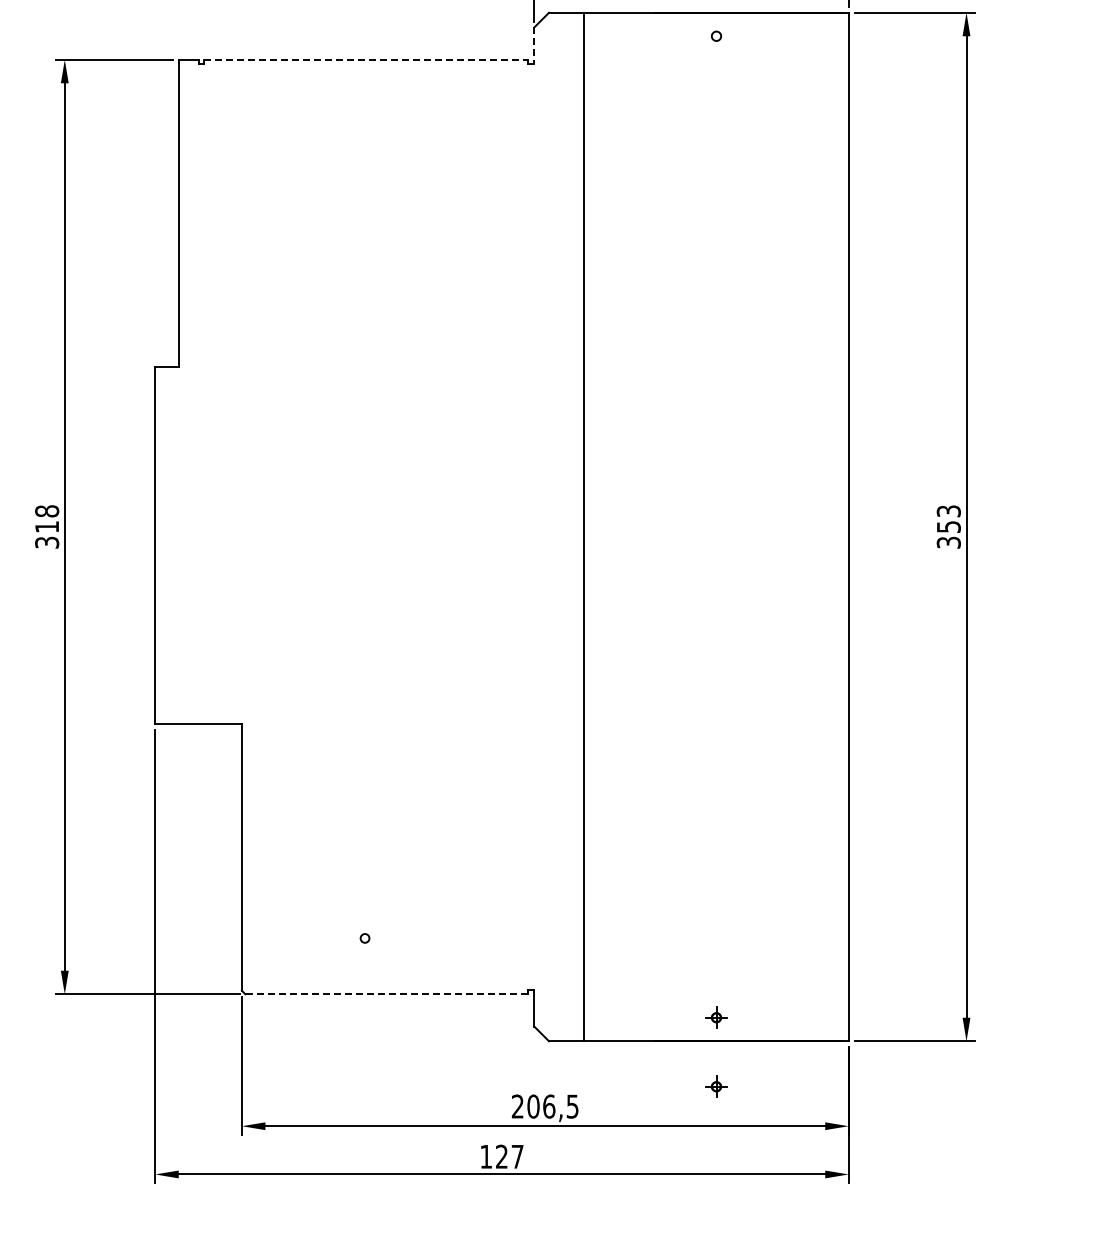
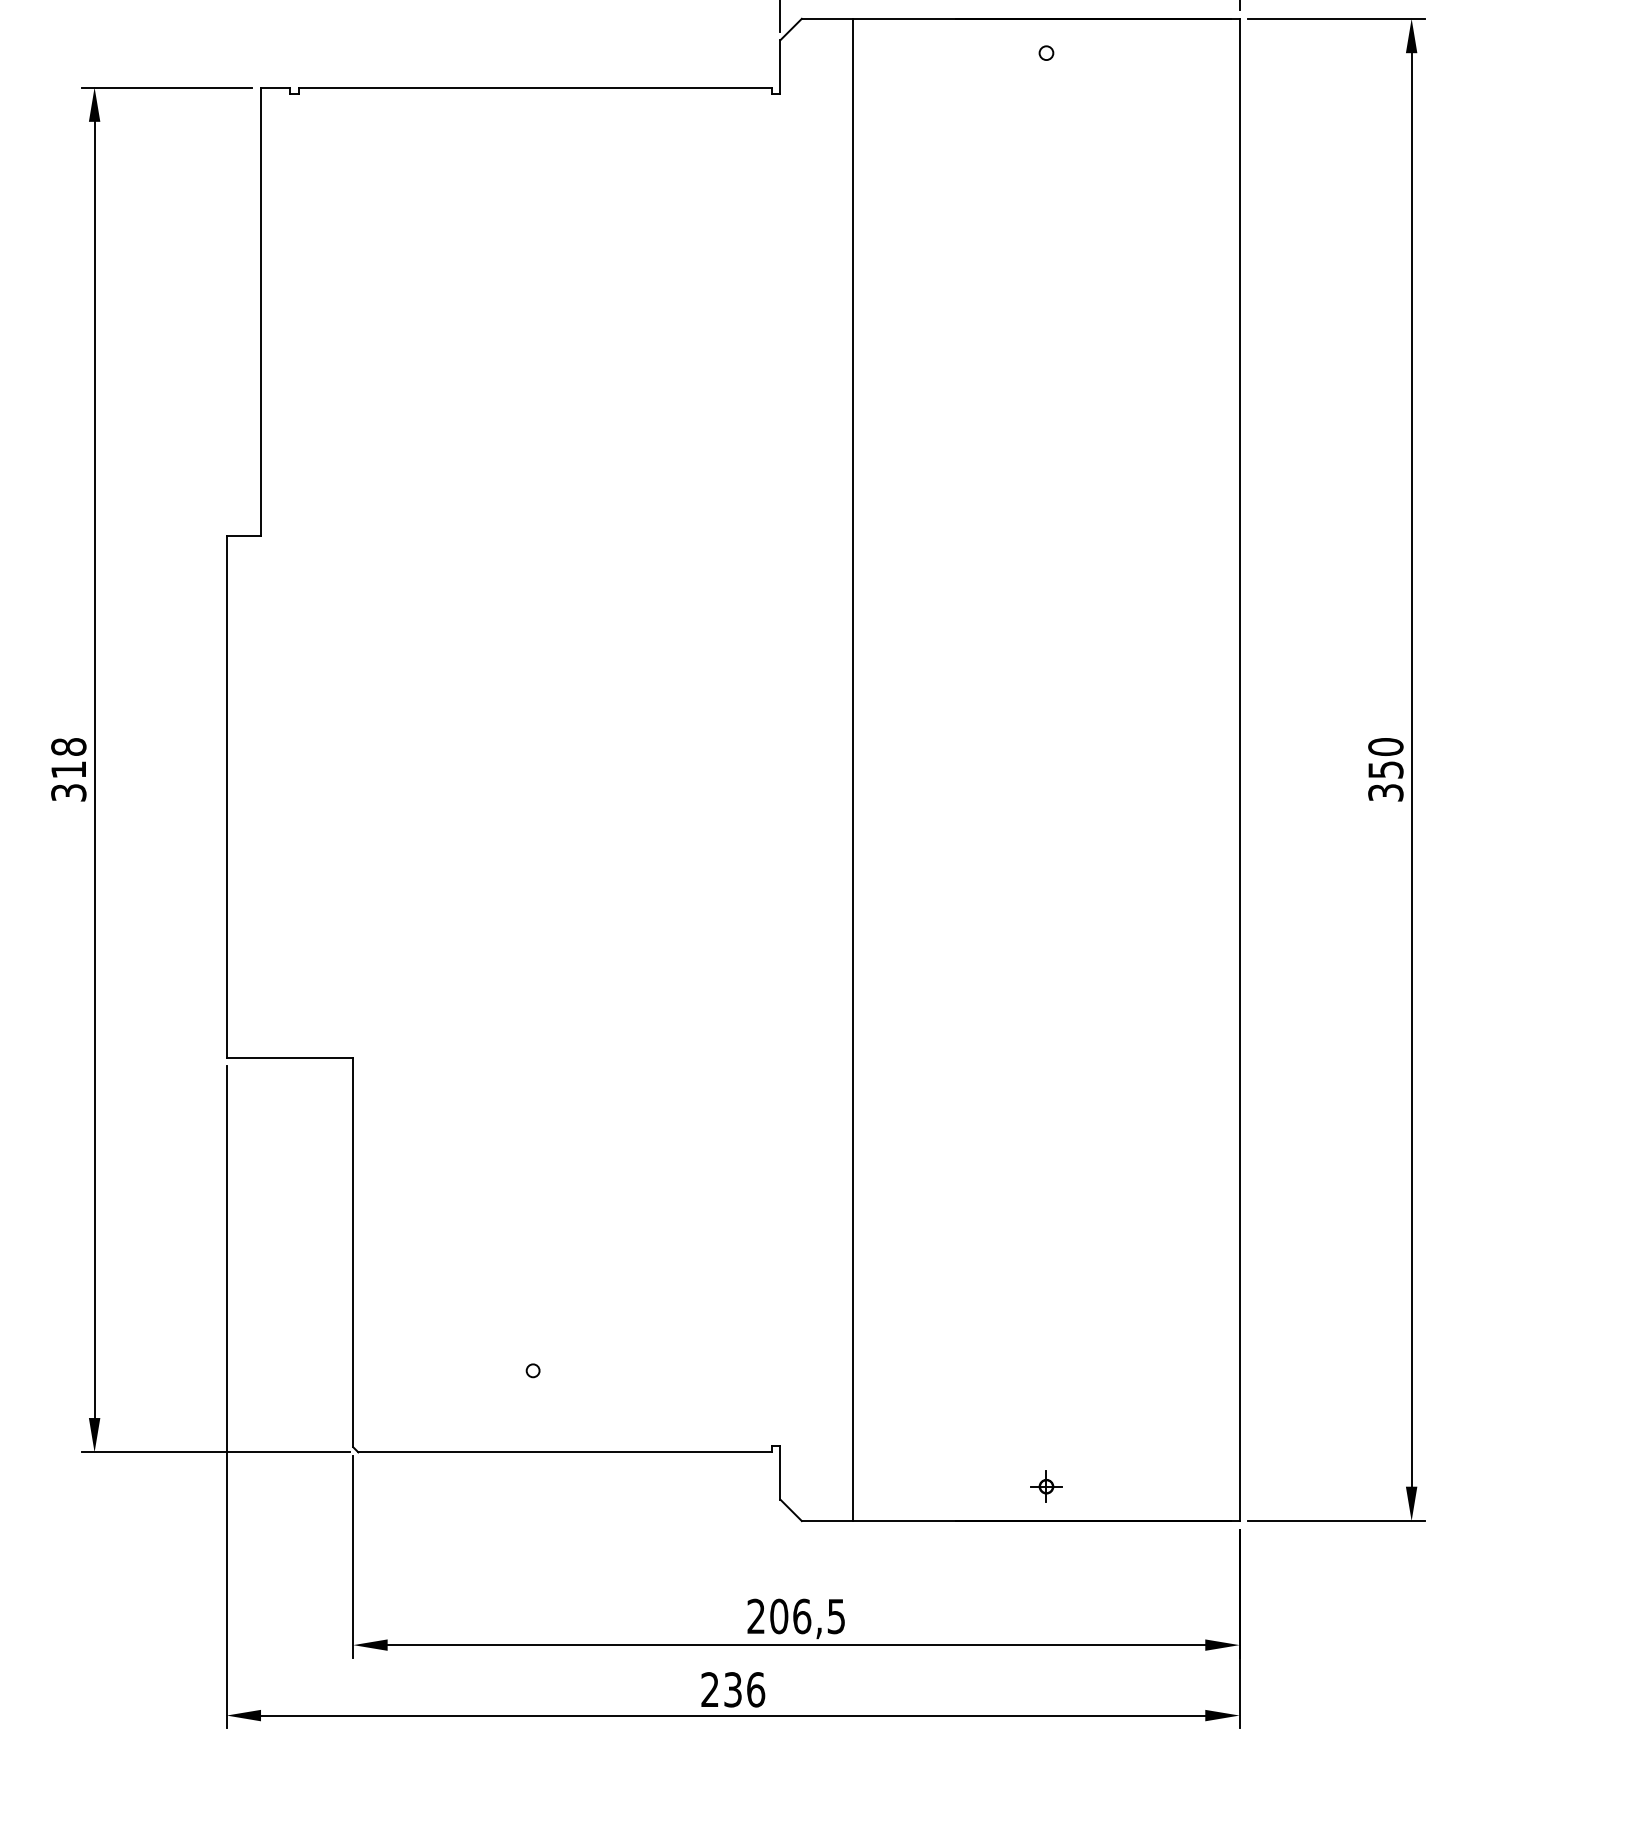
line: (534, 45) -> (780, 66), dashed -> solid
line: (366, 59) -> (535, 87), dashed -> solid
text: (948, 511) -> (1385, 747), 353 -> 350
line: (386, 994) -> (564, 1452), dashed -> solid
part: (716, 1086) -> (1046, 1587), removed
text: (501, 1156) -> (732, 1689), 127 -> 236

